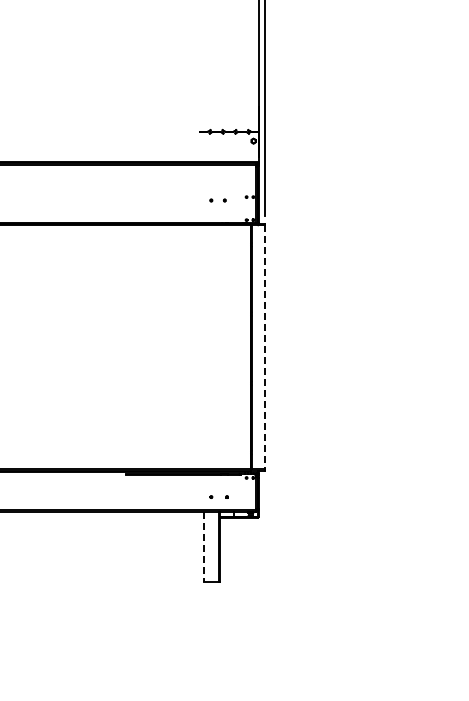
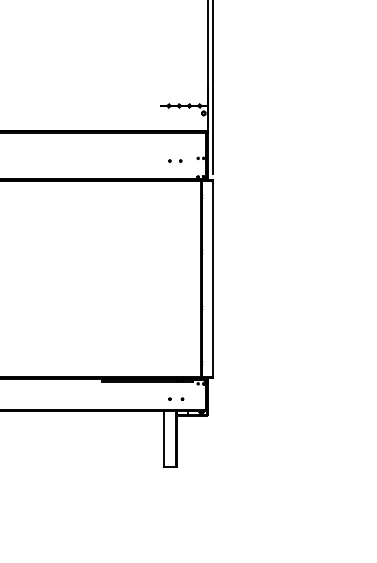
line: (264, 347) -> (212, 279), dashed -> solid
line: (204, 547) -> (164, 439), dashed -> solid

